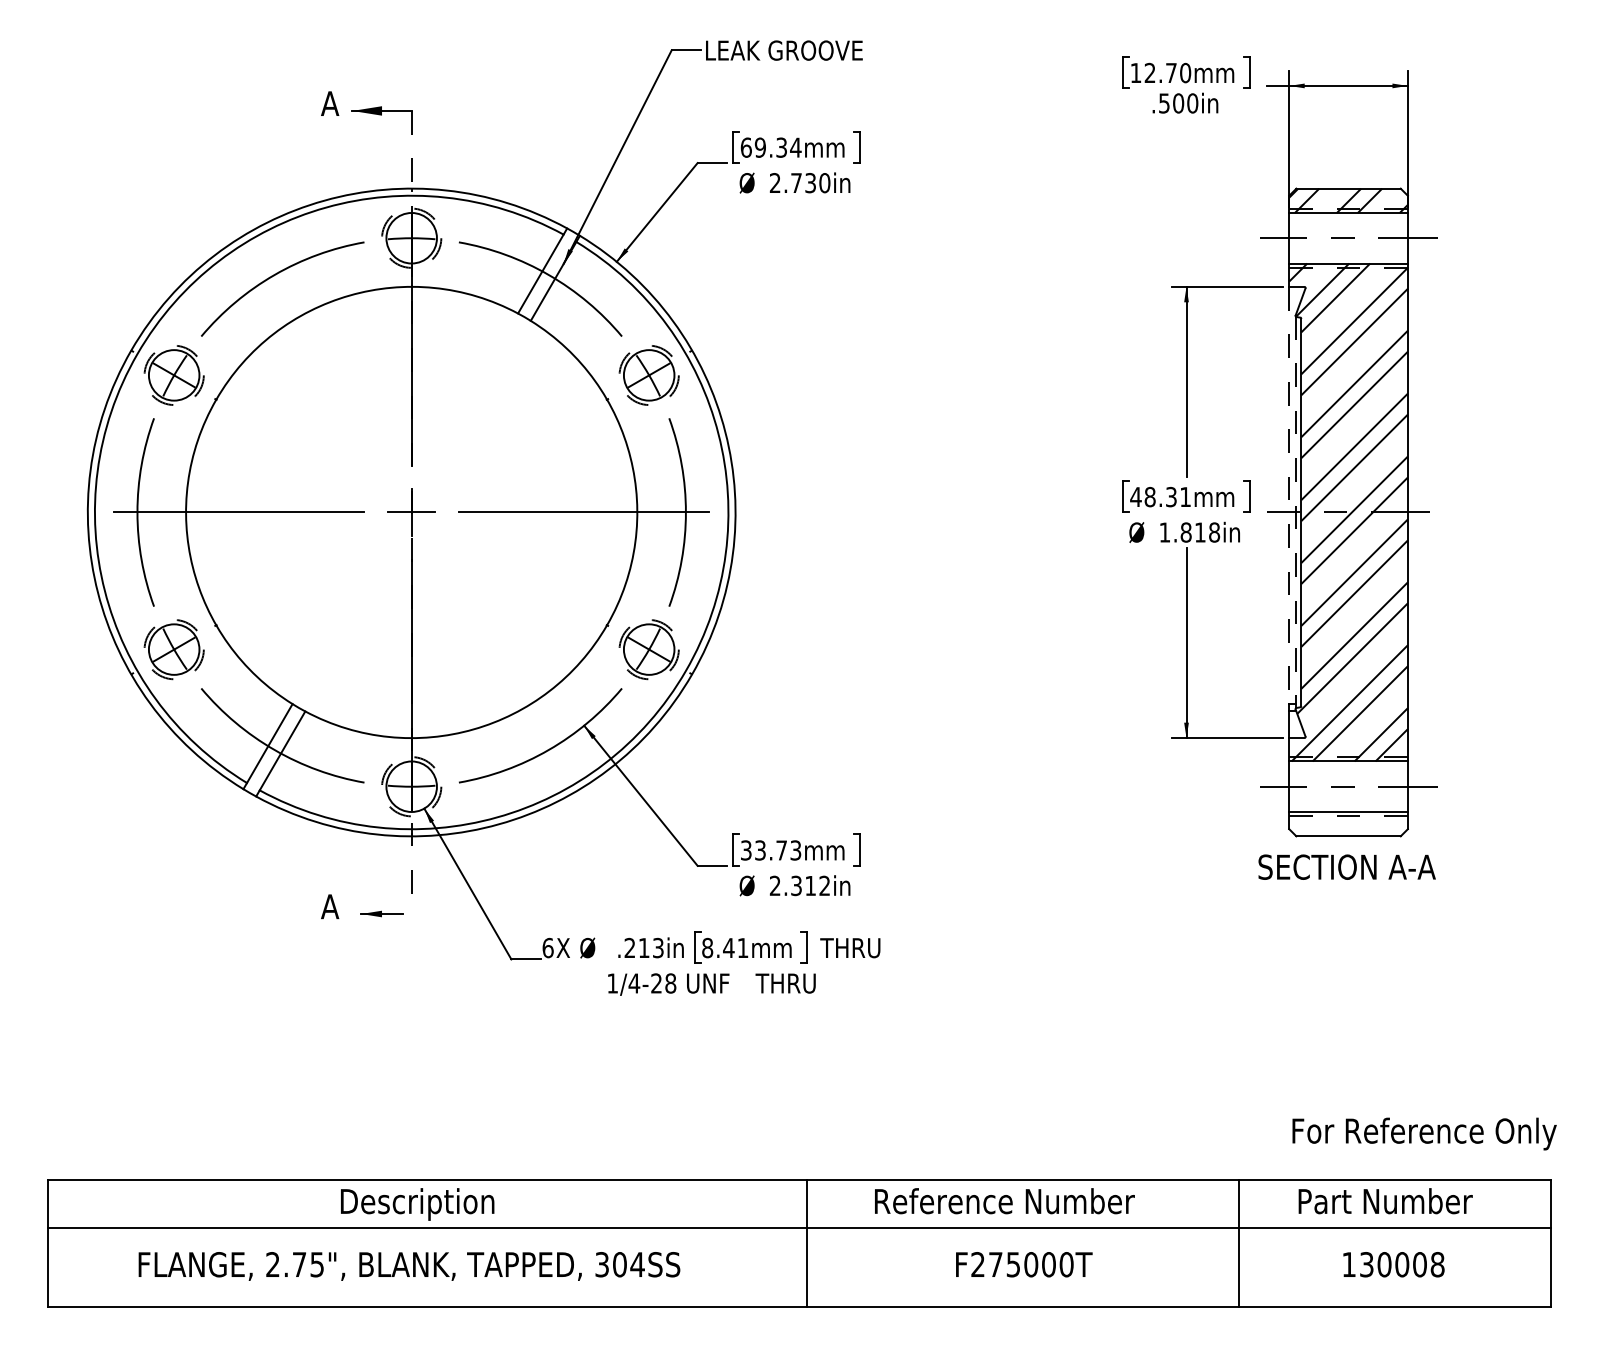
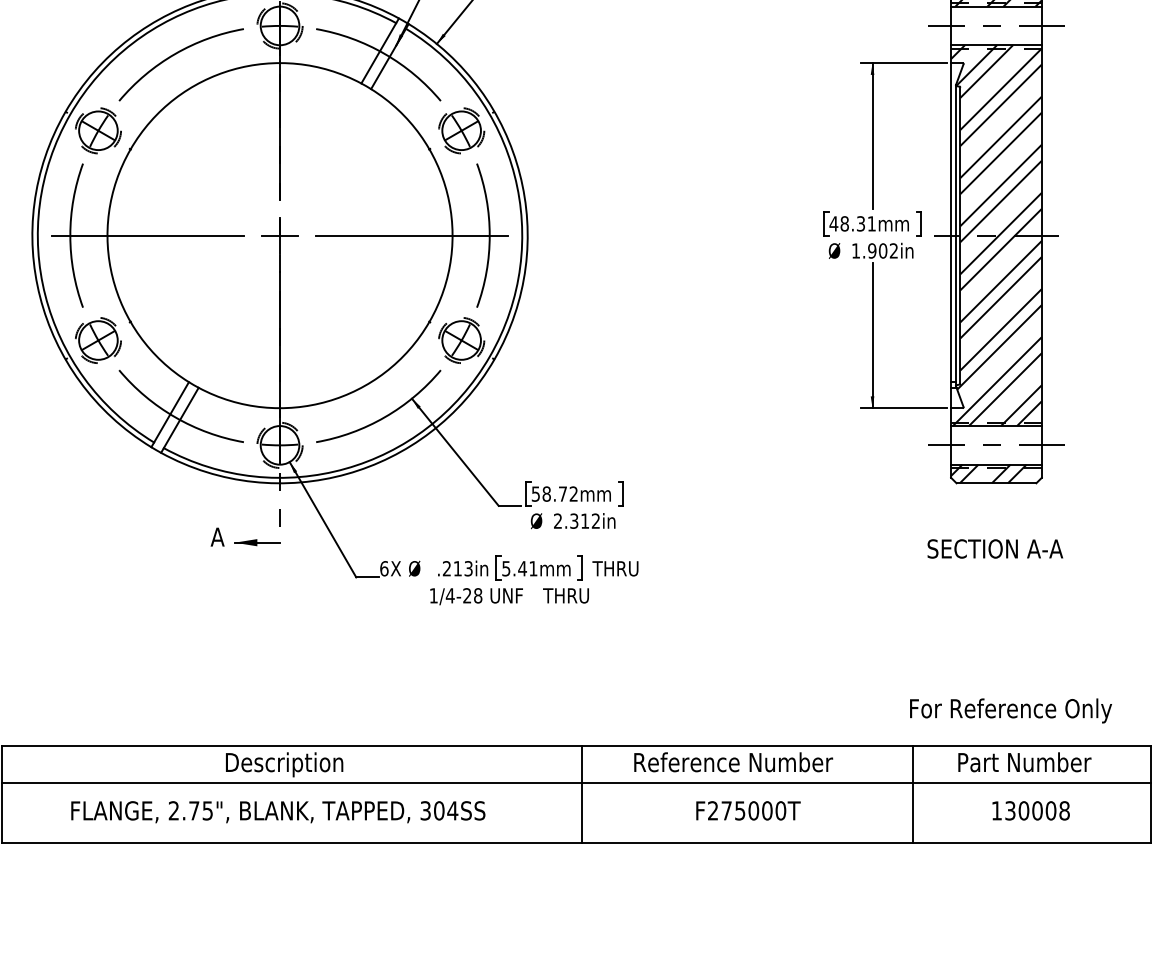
line: (1289, 495) -> (951, 222), dashed -> solid
line: (1295, 512) -> (955, 235), dashed -> solid
text: (1200, 532) -> (883, 250), 1.818in -> 1.902in
hatch: (1338, 824) -> (988, 474), added
text: (771, 850) -> (555, 494), 33.73mm -> 58.72mm
text: (1346, 866) -> (994, 548), moved
part: (381, 913) -> (256, 542), size x1.43
text: (707, 947) -> (506, 568), 8.41mm -> 5.41mm
text: (1424, 1133) -> (1010, 710), moved

